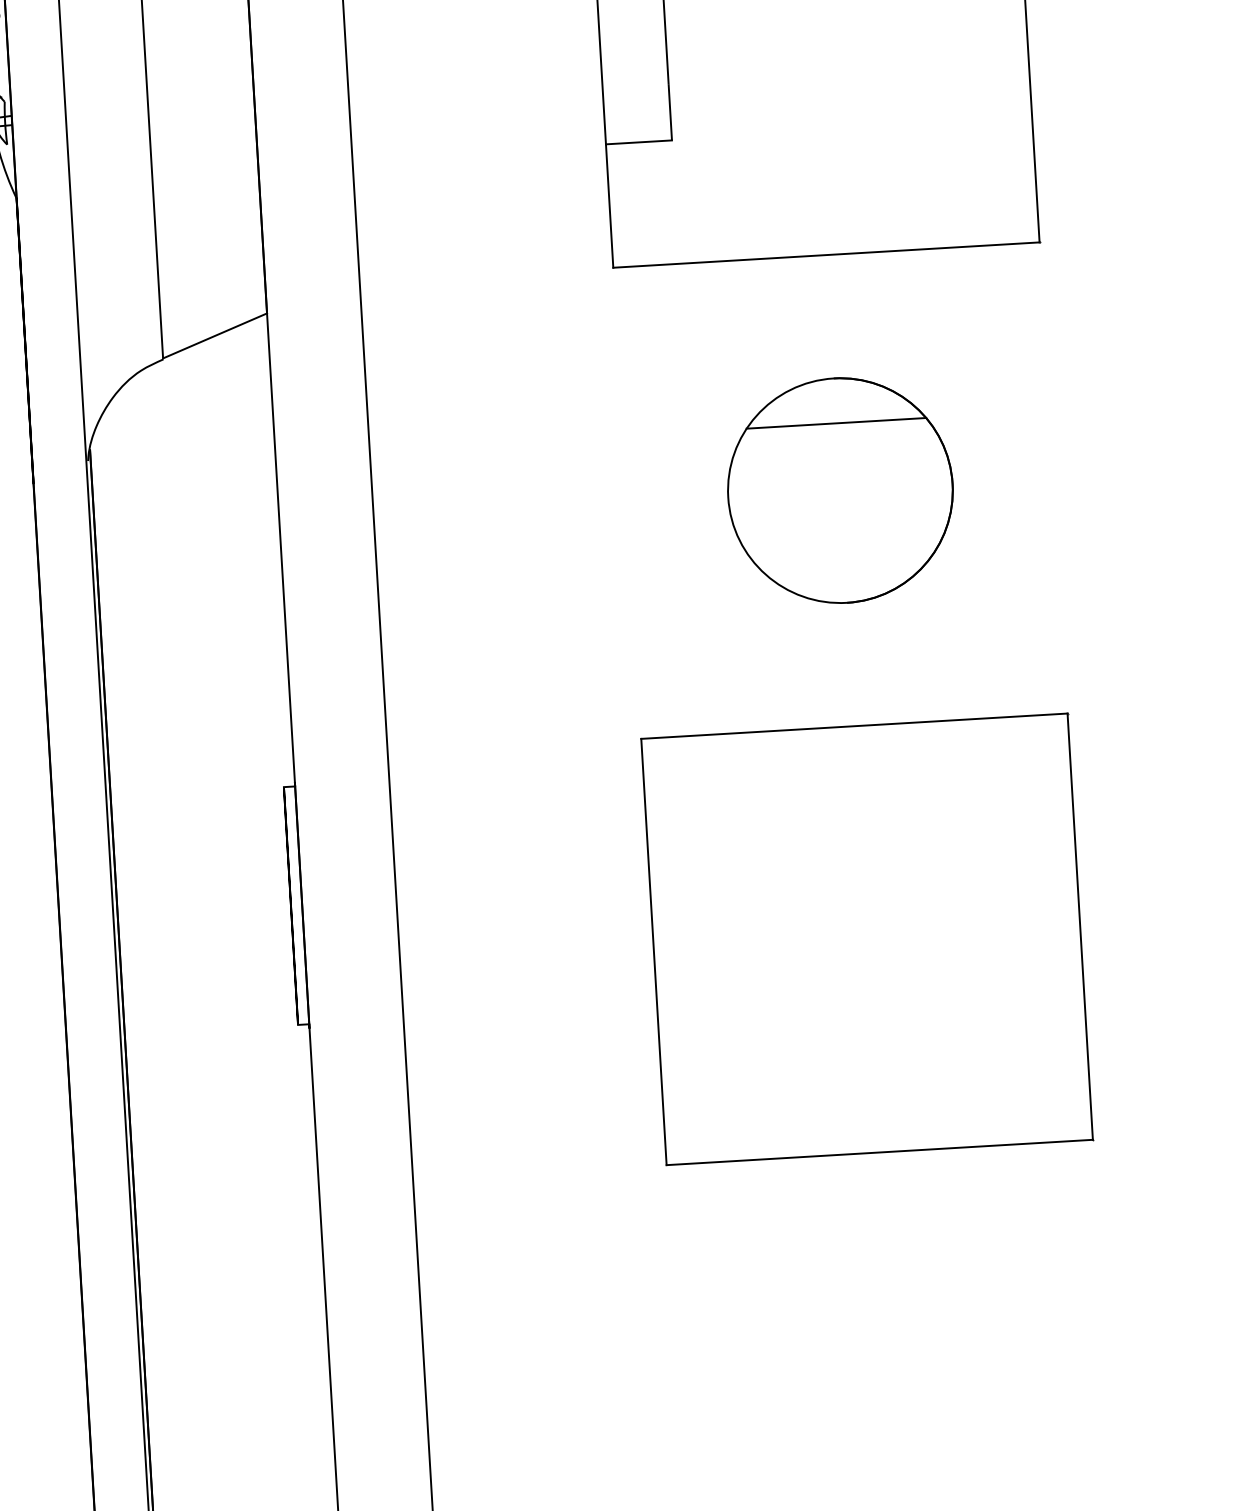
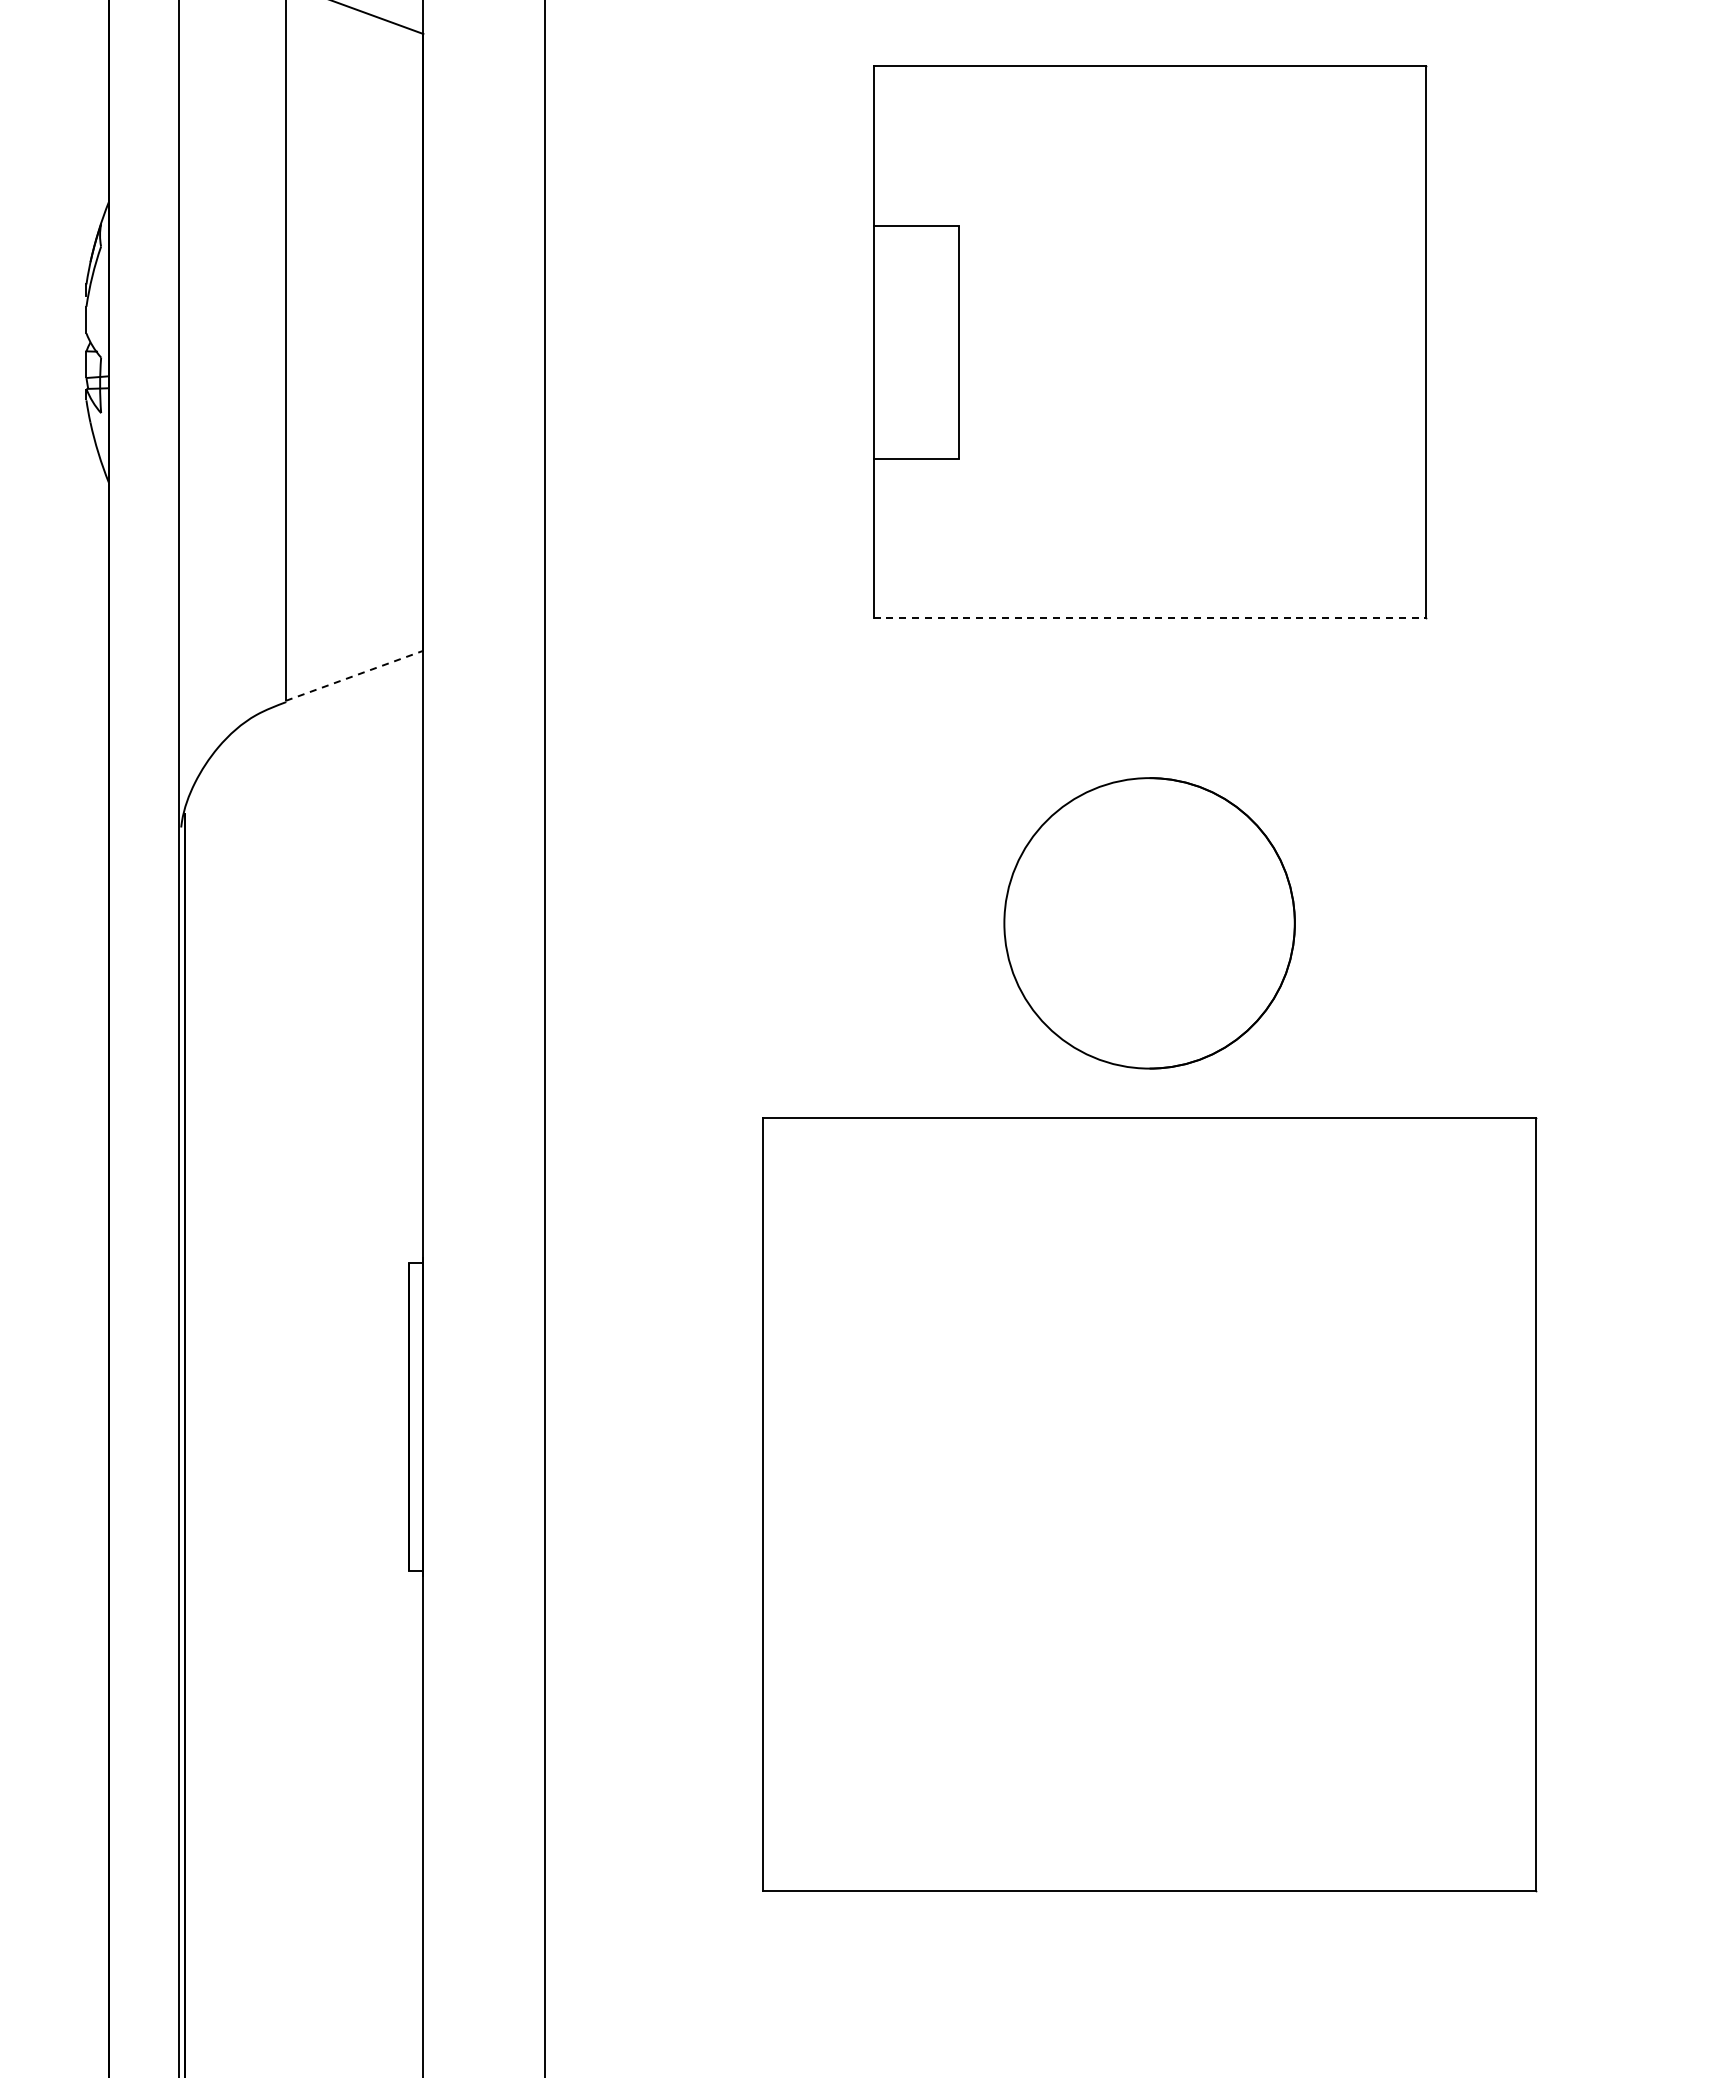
line: (826, 255) -> (1149, 618), solid -> dashed
line: (215, 335) -> (355, 675), solid -> dashed
line: (836, 423) -> (1149, 836), removed
part: (867, 939) -> (1150, 1504), size x1.4

